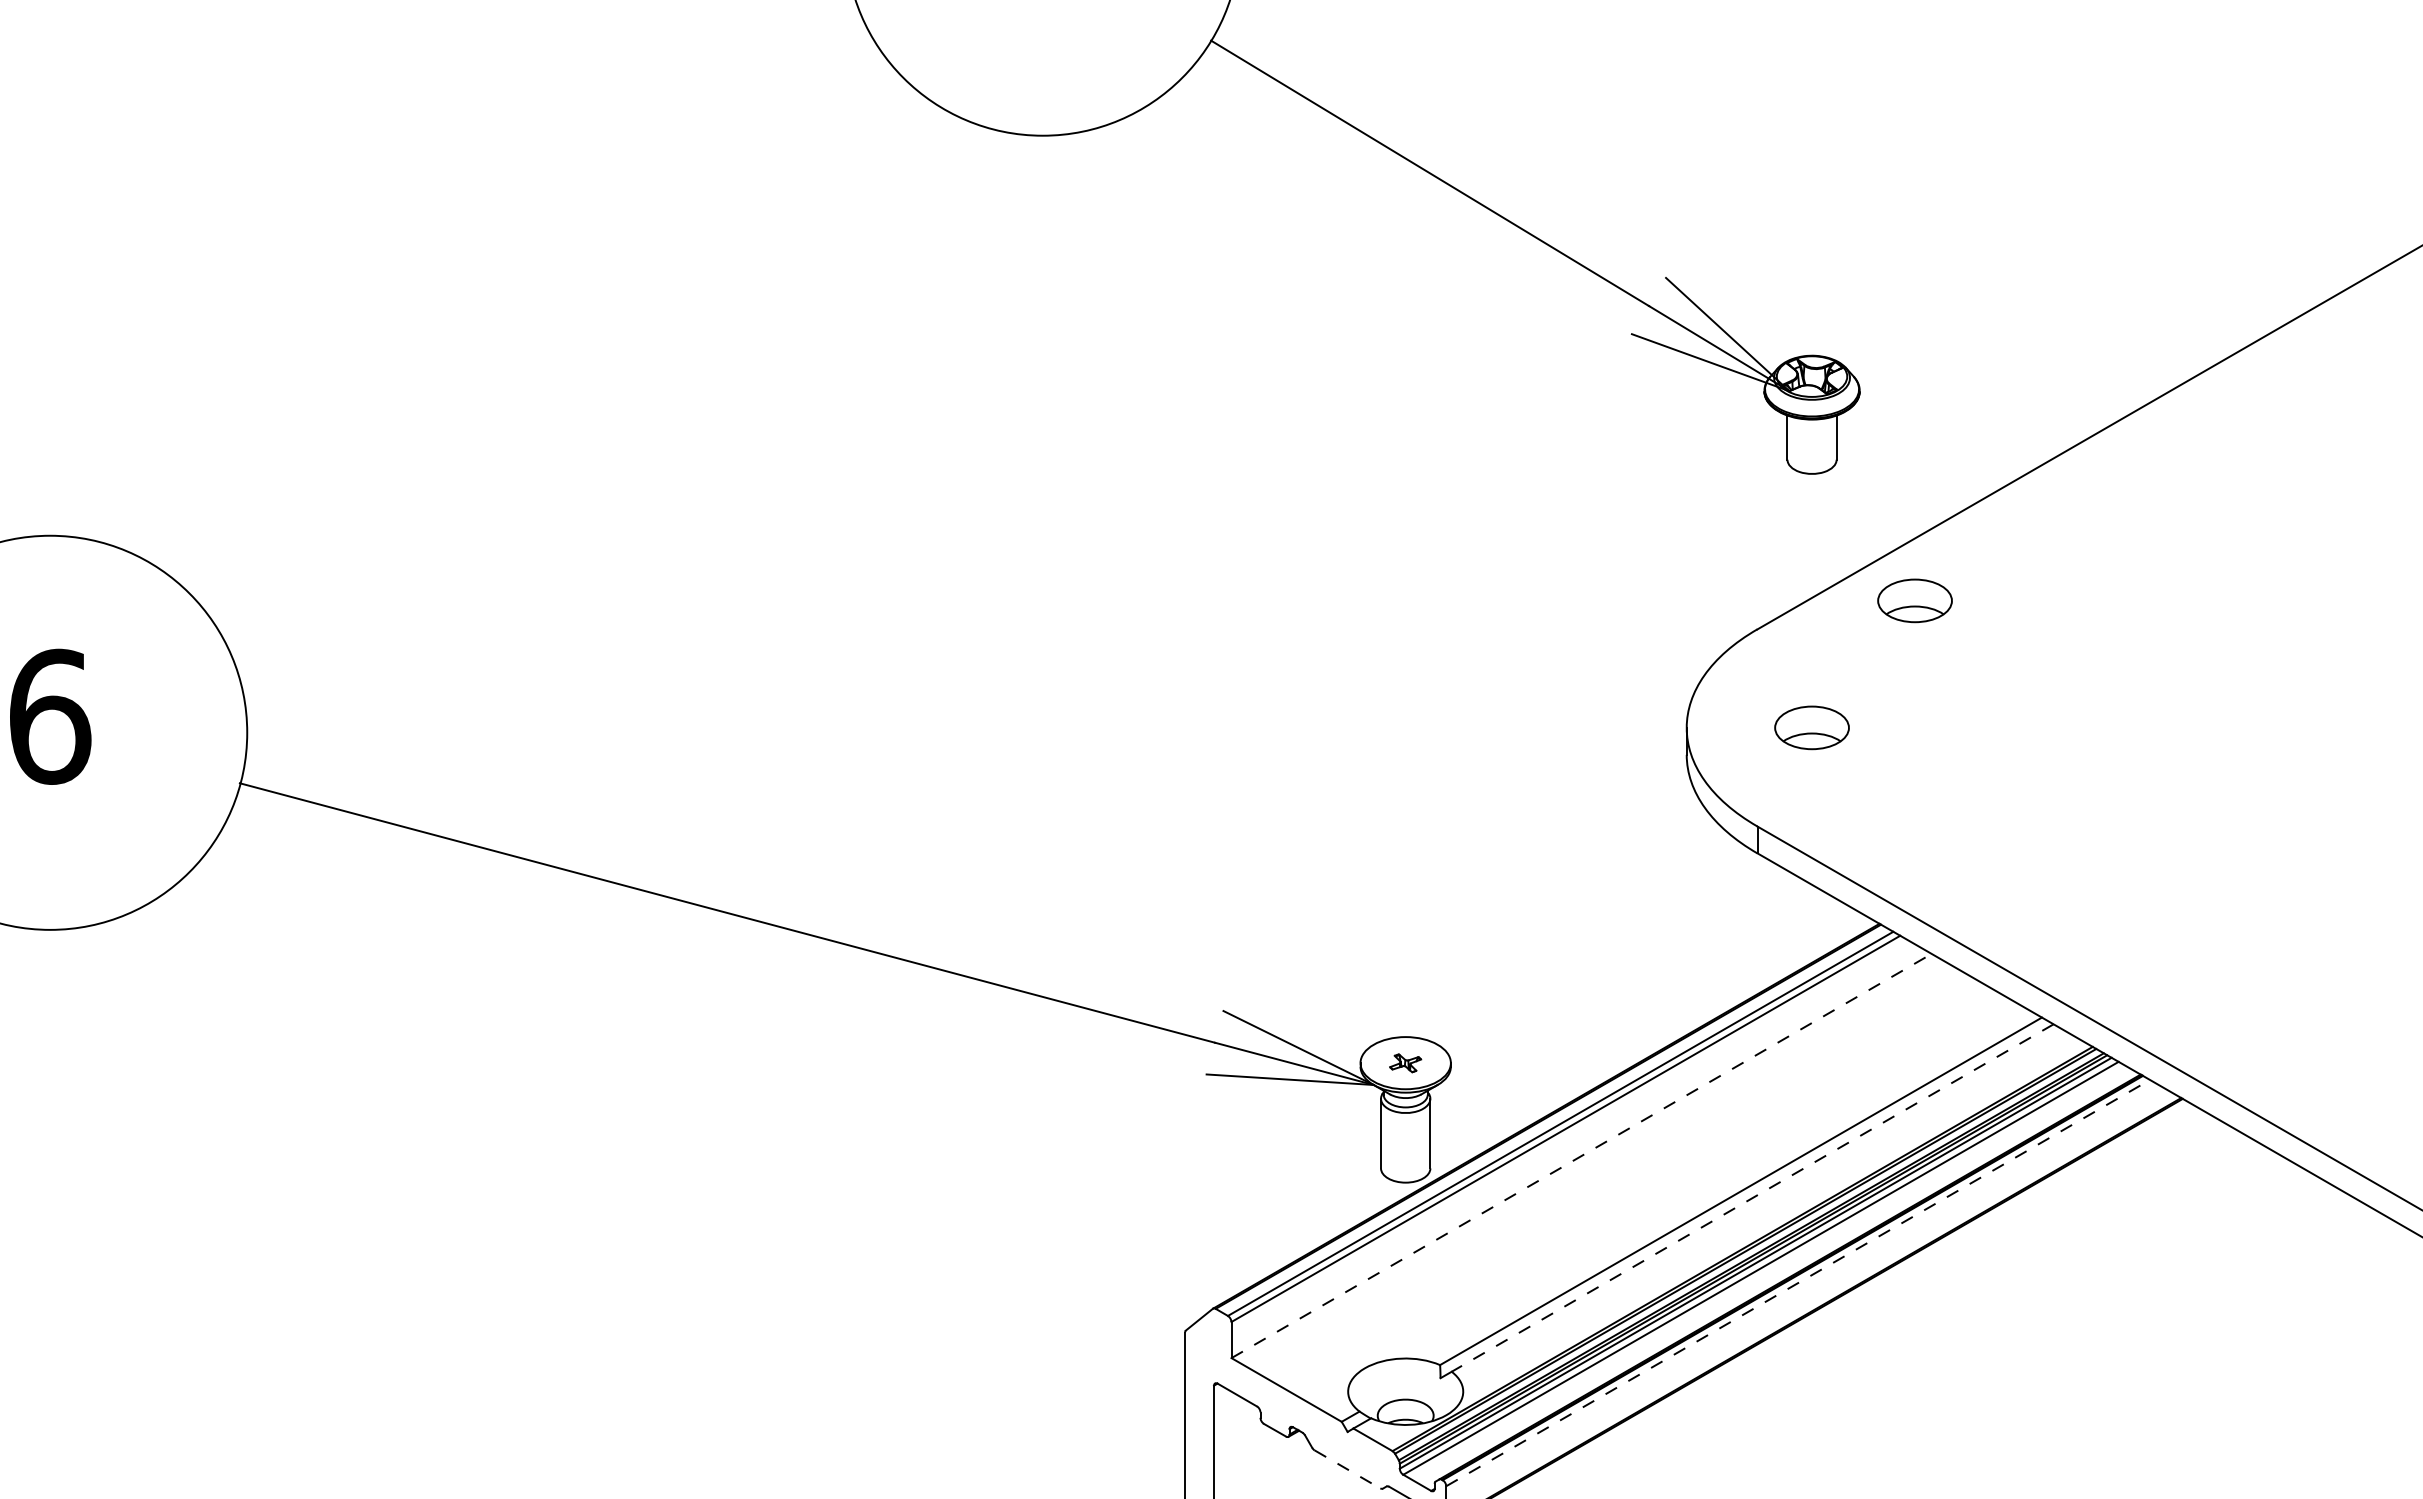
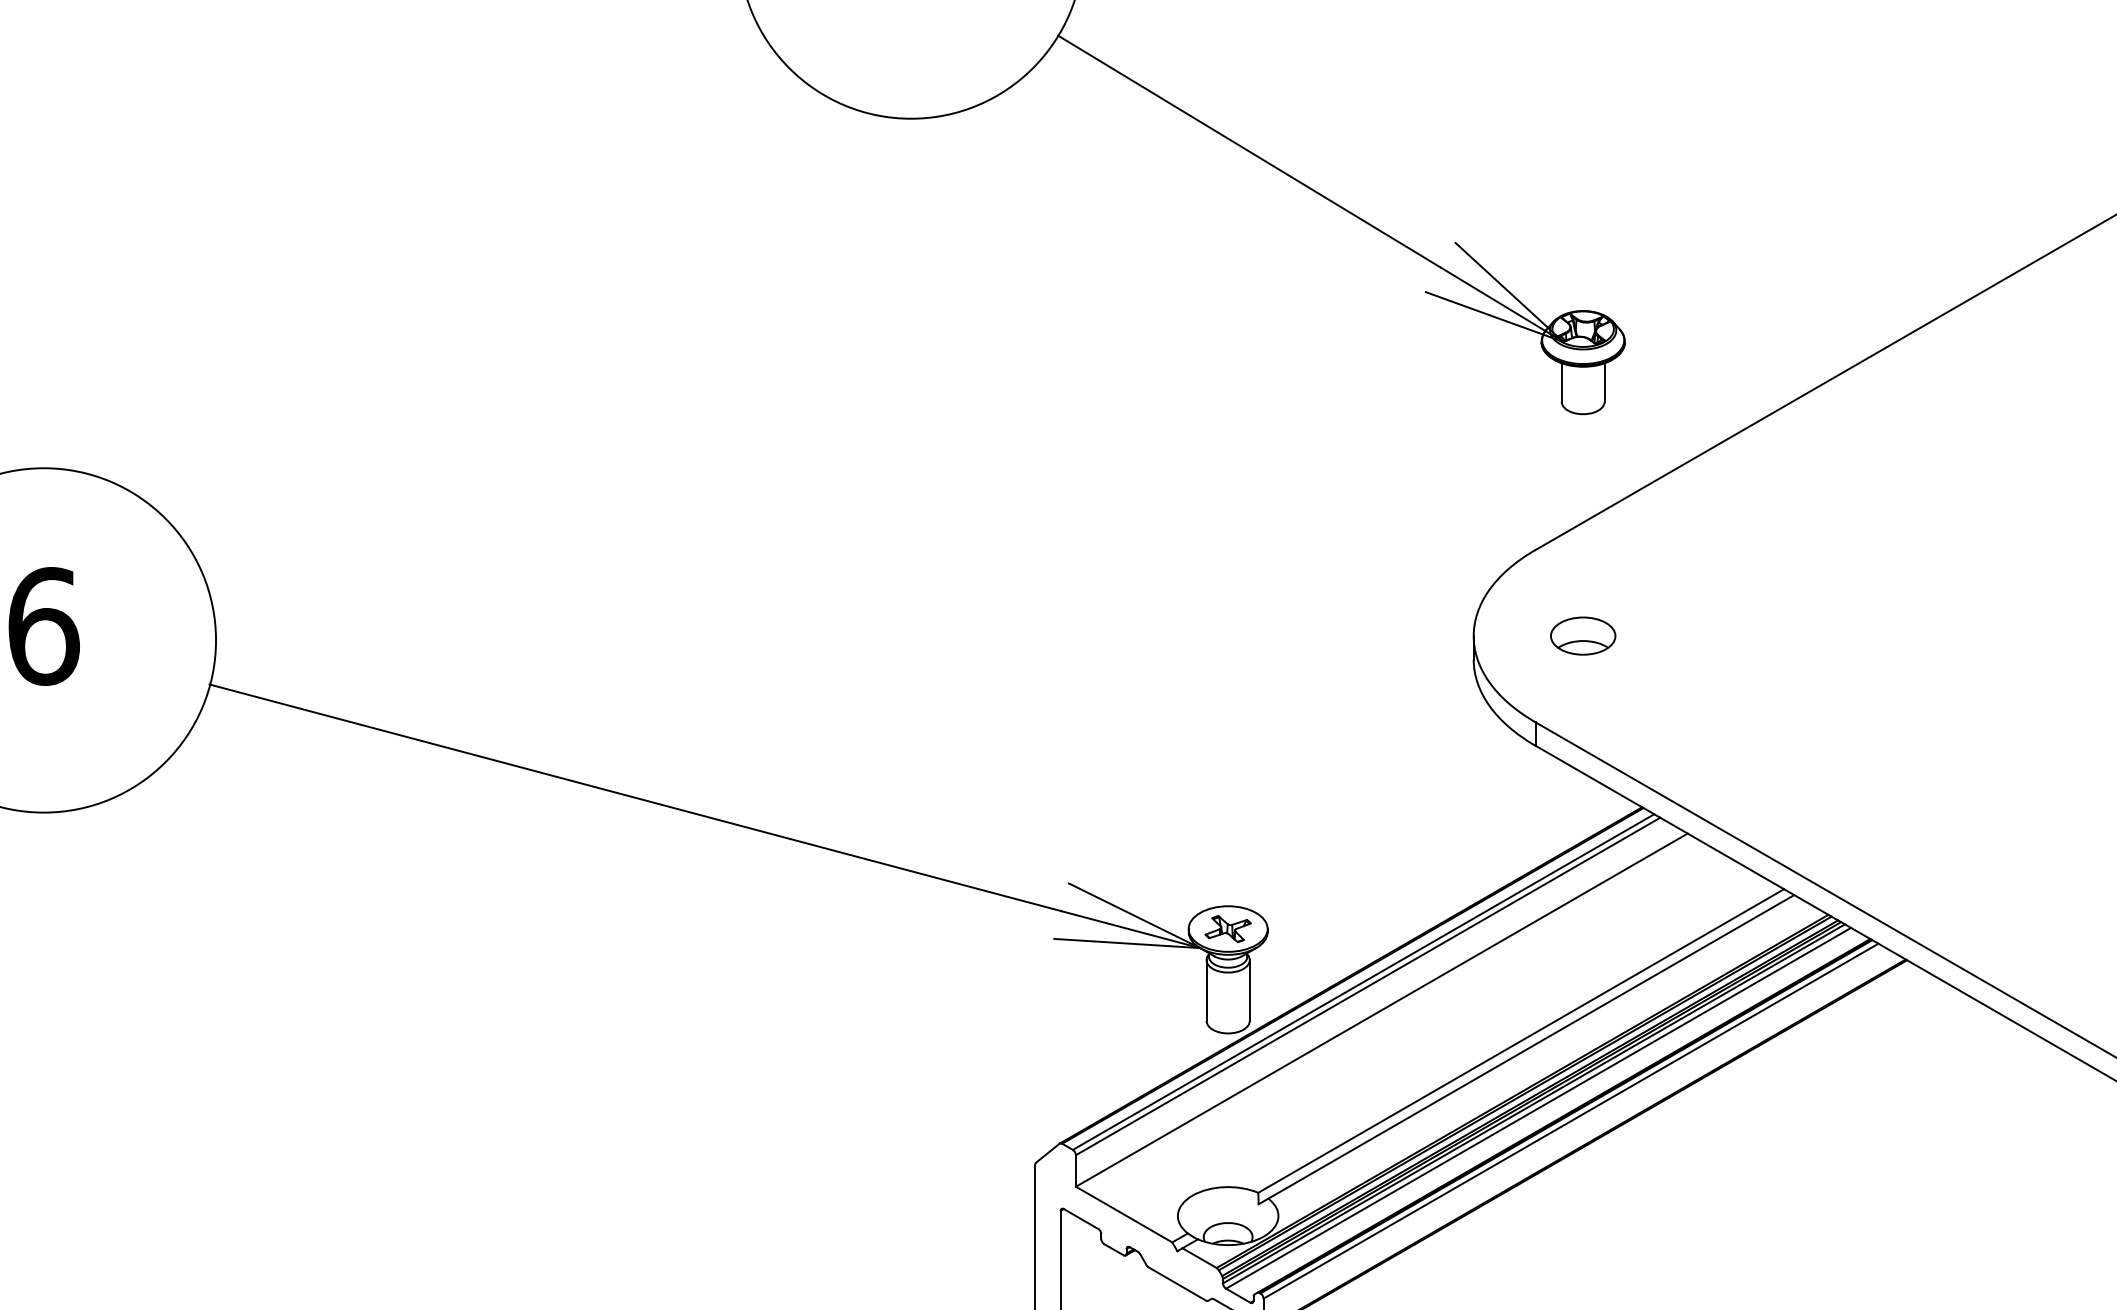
part: (1914, 600) -> (1672, 524), removed
part: (1405, 1063) -> (1227, 929), size x1.67
line: (1582, 1155) -> (1382, 1009), dashed -> solid
line: (1752, 1198) -> (1531, 1047), dashed -> solid
line: (1798, 1282) -> (1571, 1120), dashed -> solid
line: (1347, 1469) -> (1177, 1284), dashed -> solid

